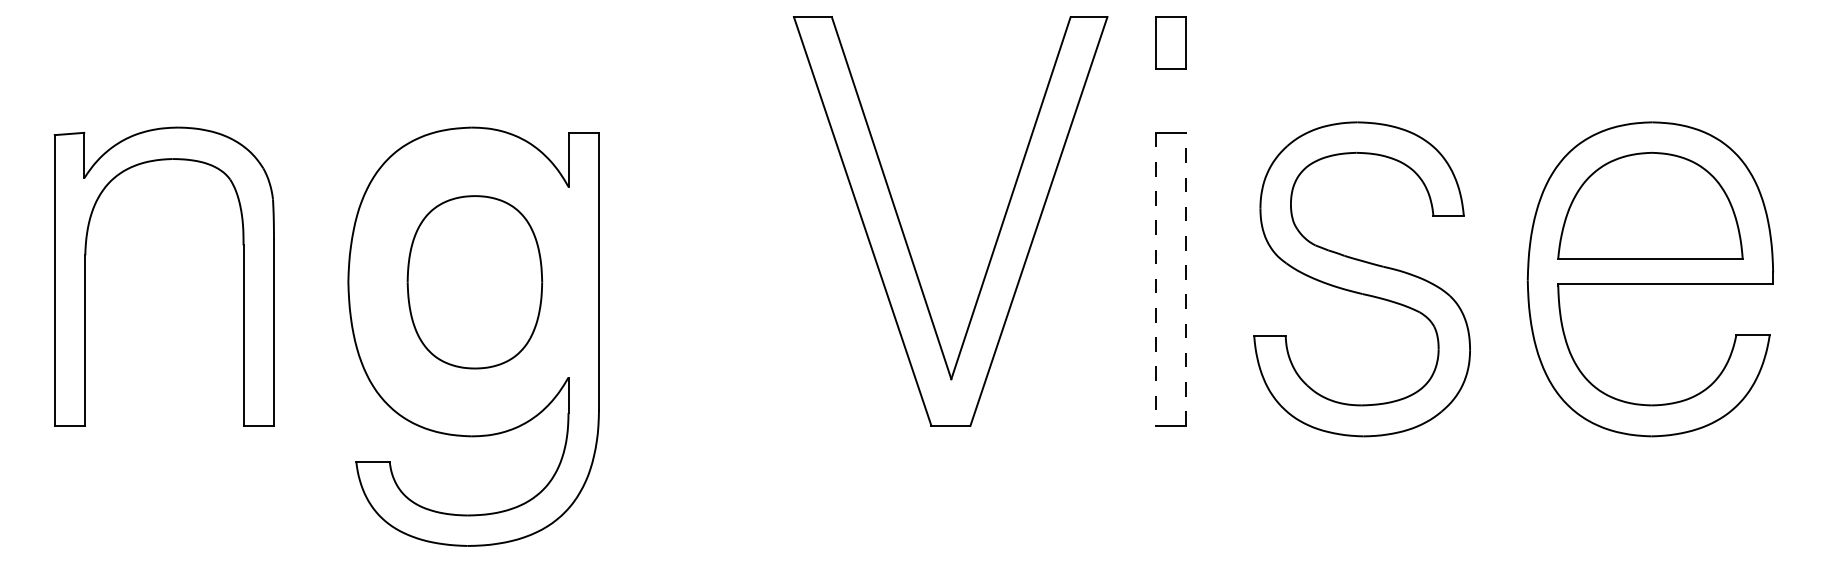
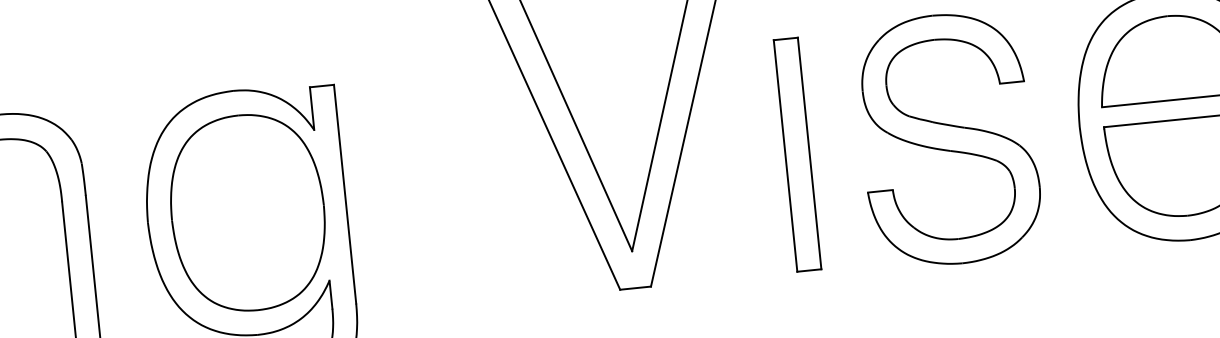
line: (1155, 279) -> (785, 156), dashed -> solid
line: (1186, 279) -> (809, 153), dashed -> solid
part: (474, 282) -> (247, 213), size x1.43

